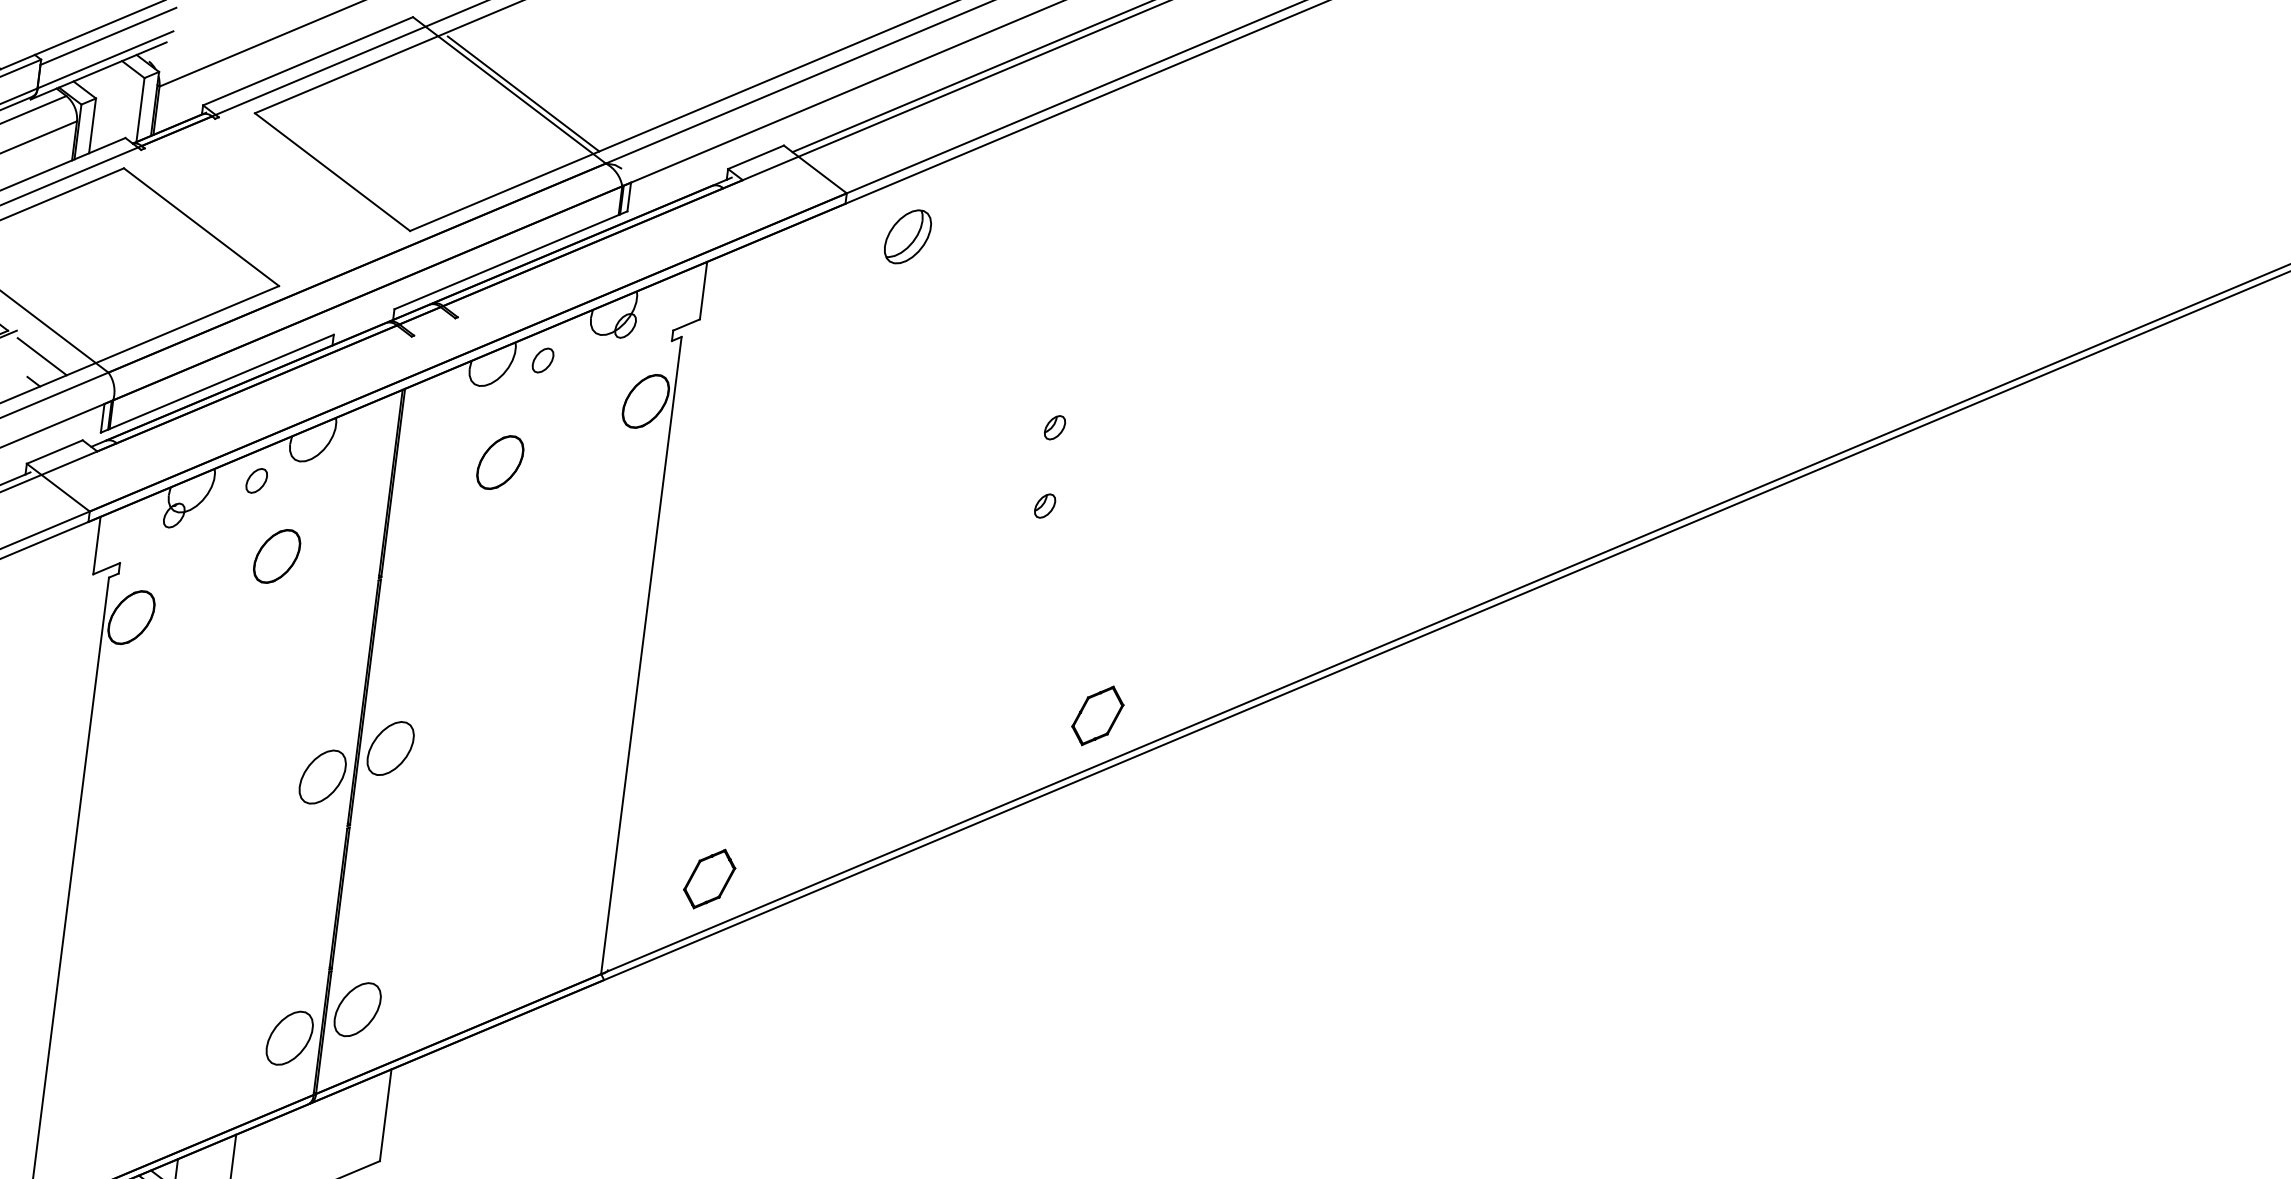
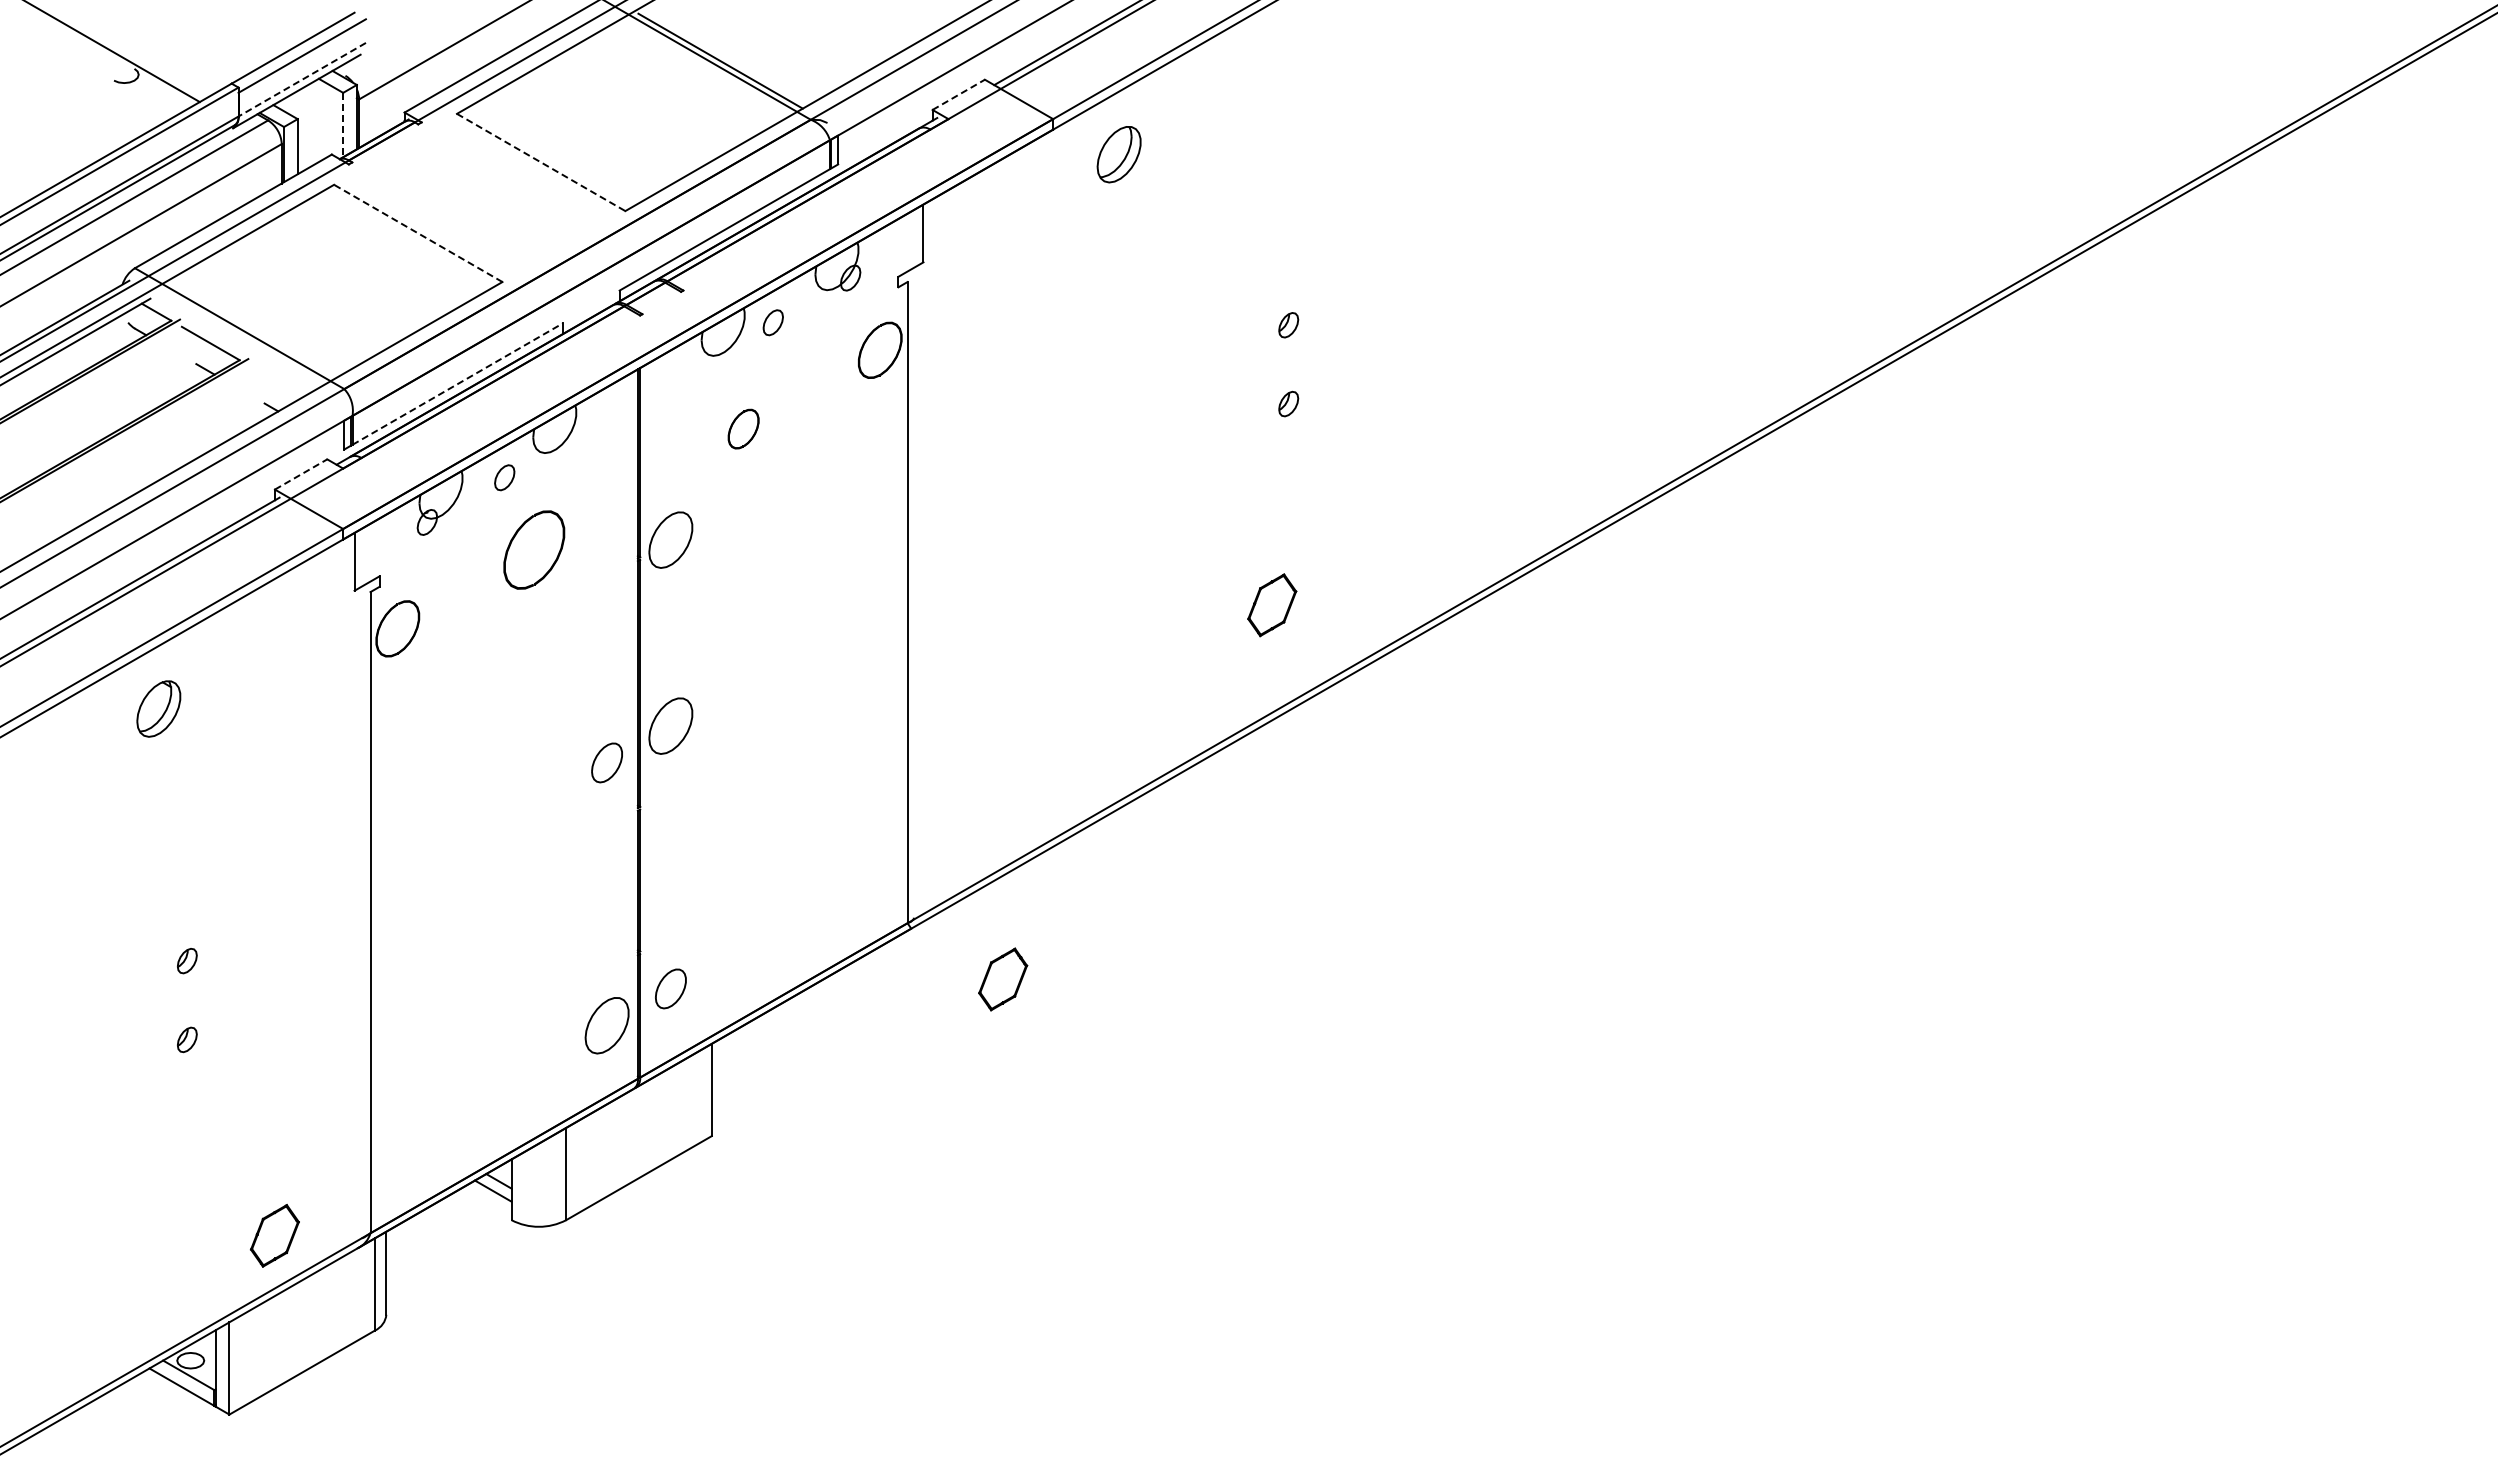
line: (105, 59) -> (302, 79), solid -> dashed
line: (140, 110) -> (343, 125), solid -> dashed
line: (756, 157) -> (959, 94), solid -> dashed
line: (332, 172) -> (541, 162), solid -> dashed
line: (200, 227) -> (417, 233), solid -> dashed
line: (42, 356) -> (276, 381), removed
line: (222, 381) -> (458, 383), solid -> dashed
line: (55, 452) -> (301, 474), solid -> dashed
part: (500, 461) -> (743, 428), size x0.7
part: (277, 555) -> (534, 549), size x1.4
part: (413, 563) -> (670, 539), added
part: (1098, 716) -> (1272, 605), moved
part: (322, 776) -> (606, 762), size x0.7
part: (710, 879) -> (1003, 979), moved
part: (357, 1009) -> (670, 988), size x0.7

